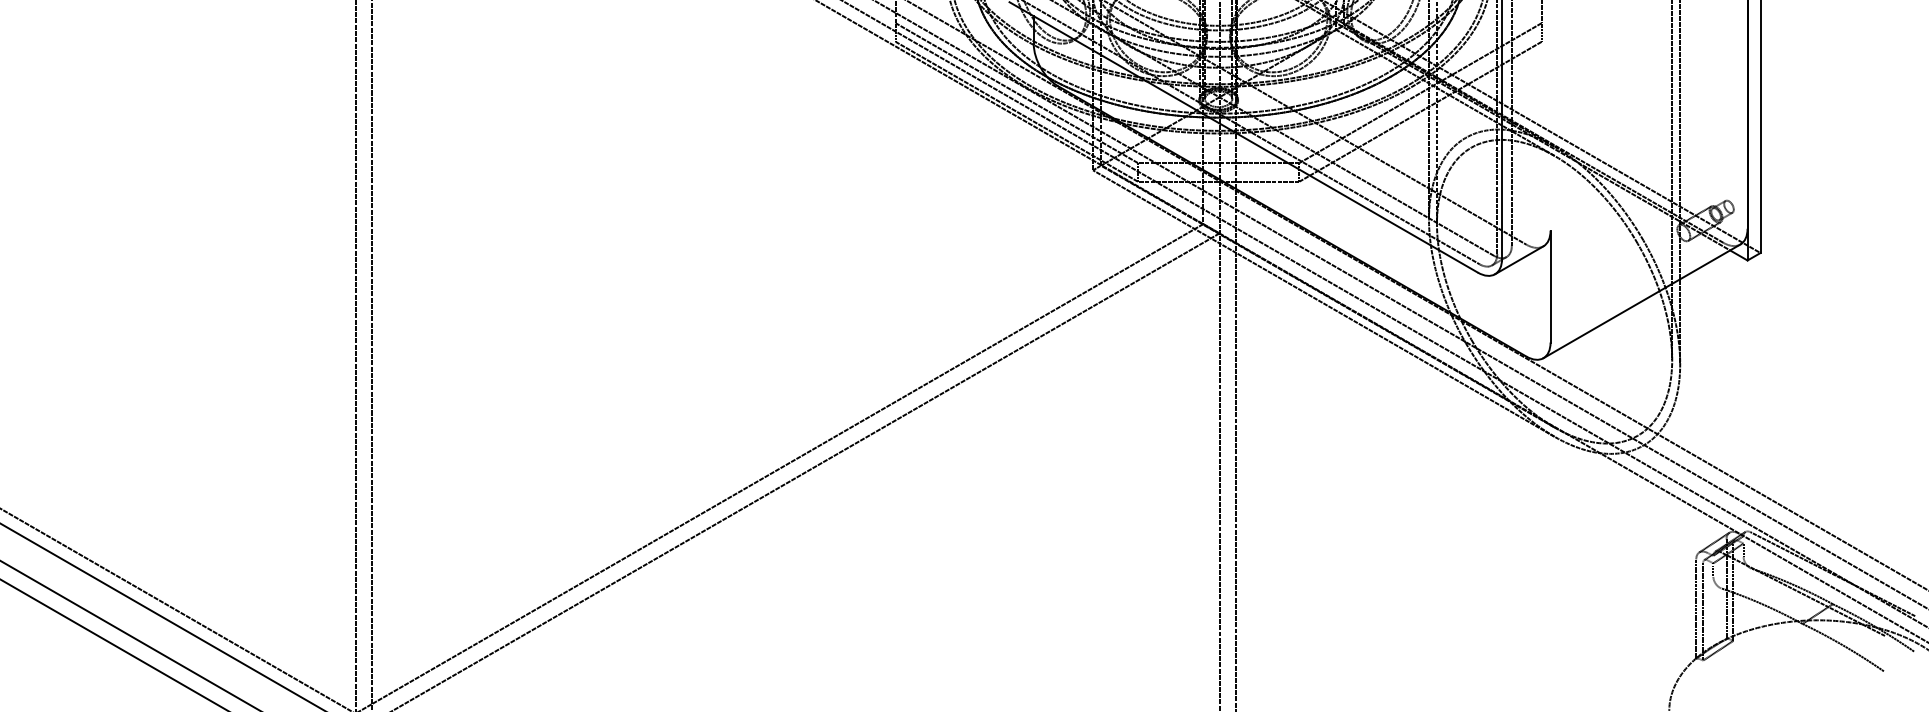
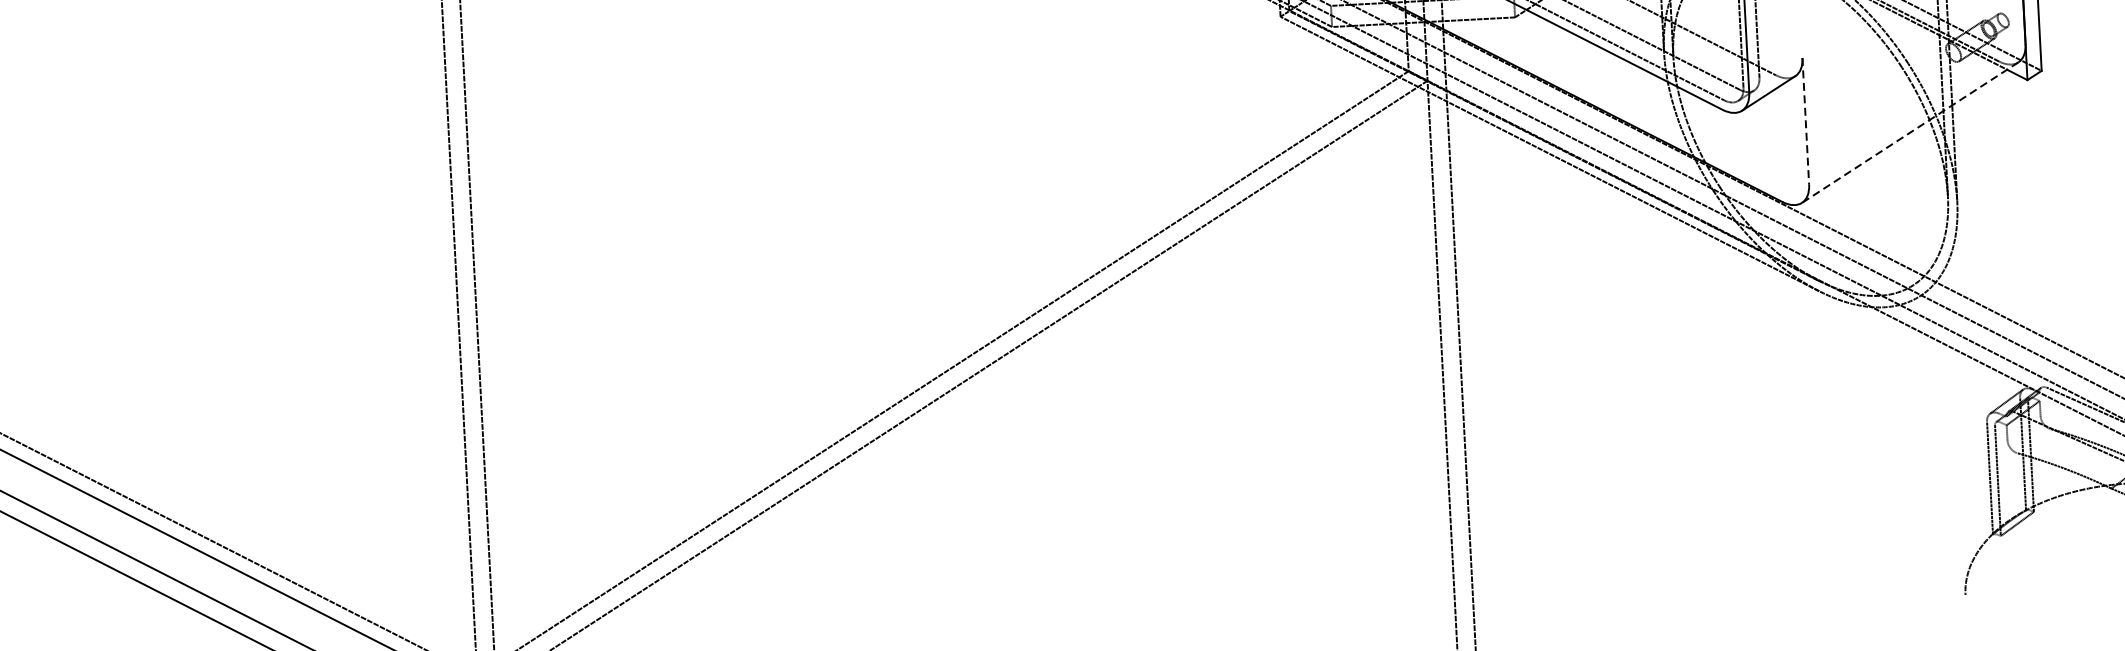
line: (1550, 286) -> (1805, 121), solid -> dashed
line: (1641, 301) -> (1909, 132), solid -> dashed

